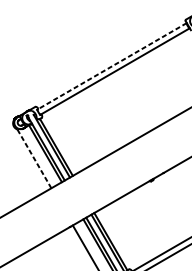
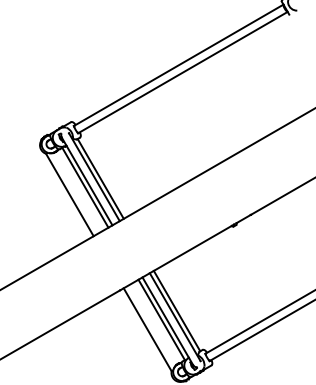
line: (112, 66) -> (179, 65), dashed -> solid
line: (34, 159) -> (69, 195), dashed -> solid

